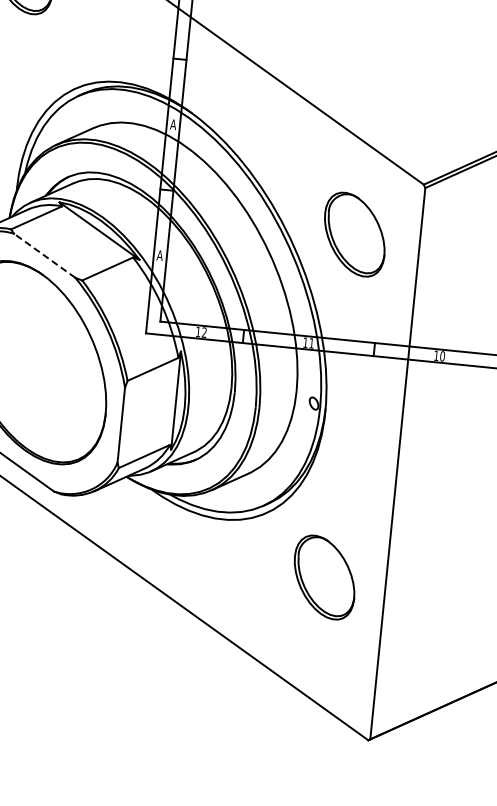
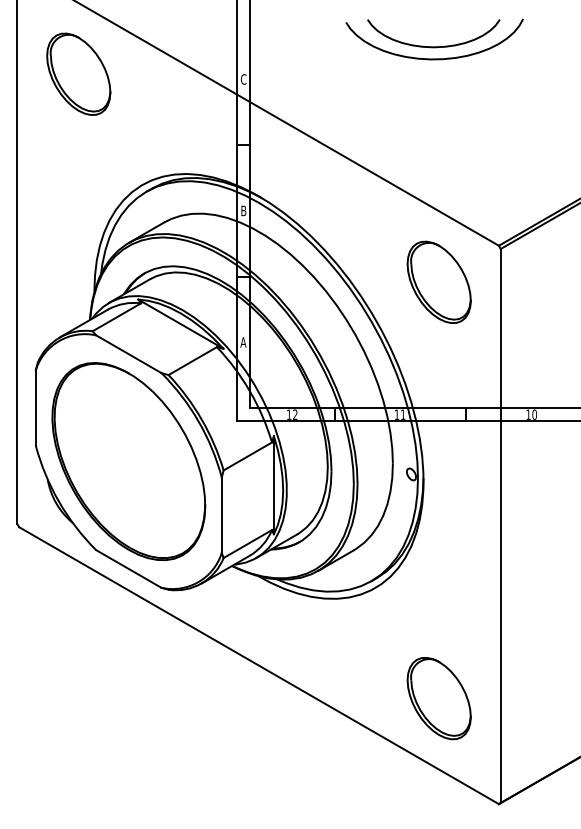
text: (173, 124) -> (243, 210), A -> B
part: (354, 233) -> (438, 281), moved
line: (44, 256) -> (128, 354), dashed -> solid
part: (323, 577) -> (438, 698), moved

